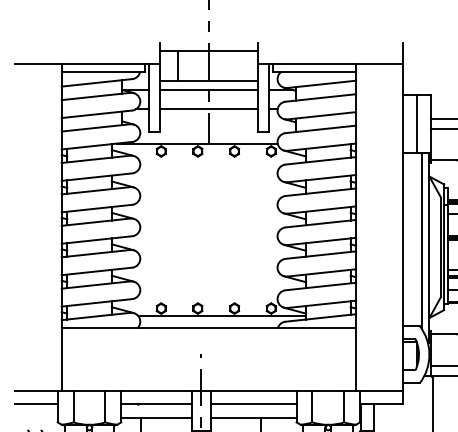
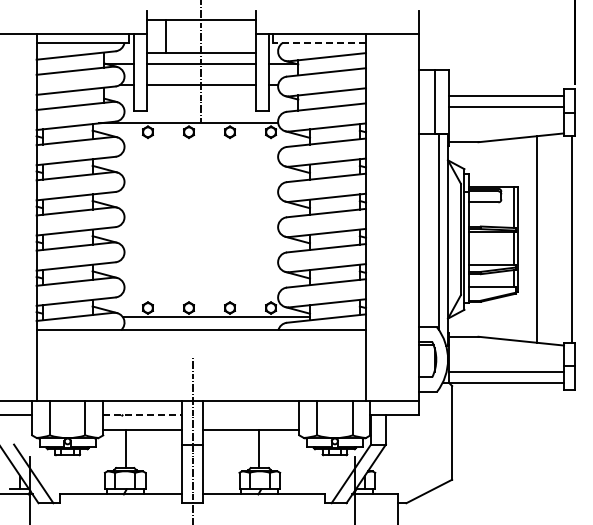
line: (314, 72) -> (319, 43), solid -> dashed
line: (157, 404) -> (143, 415), solid -> dashed
line: (253, 404) -> (251, 415), removed

